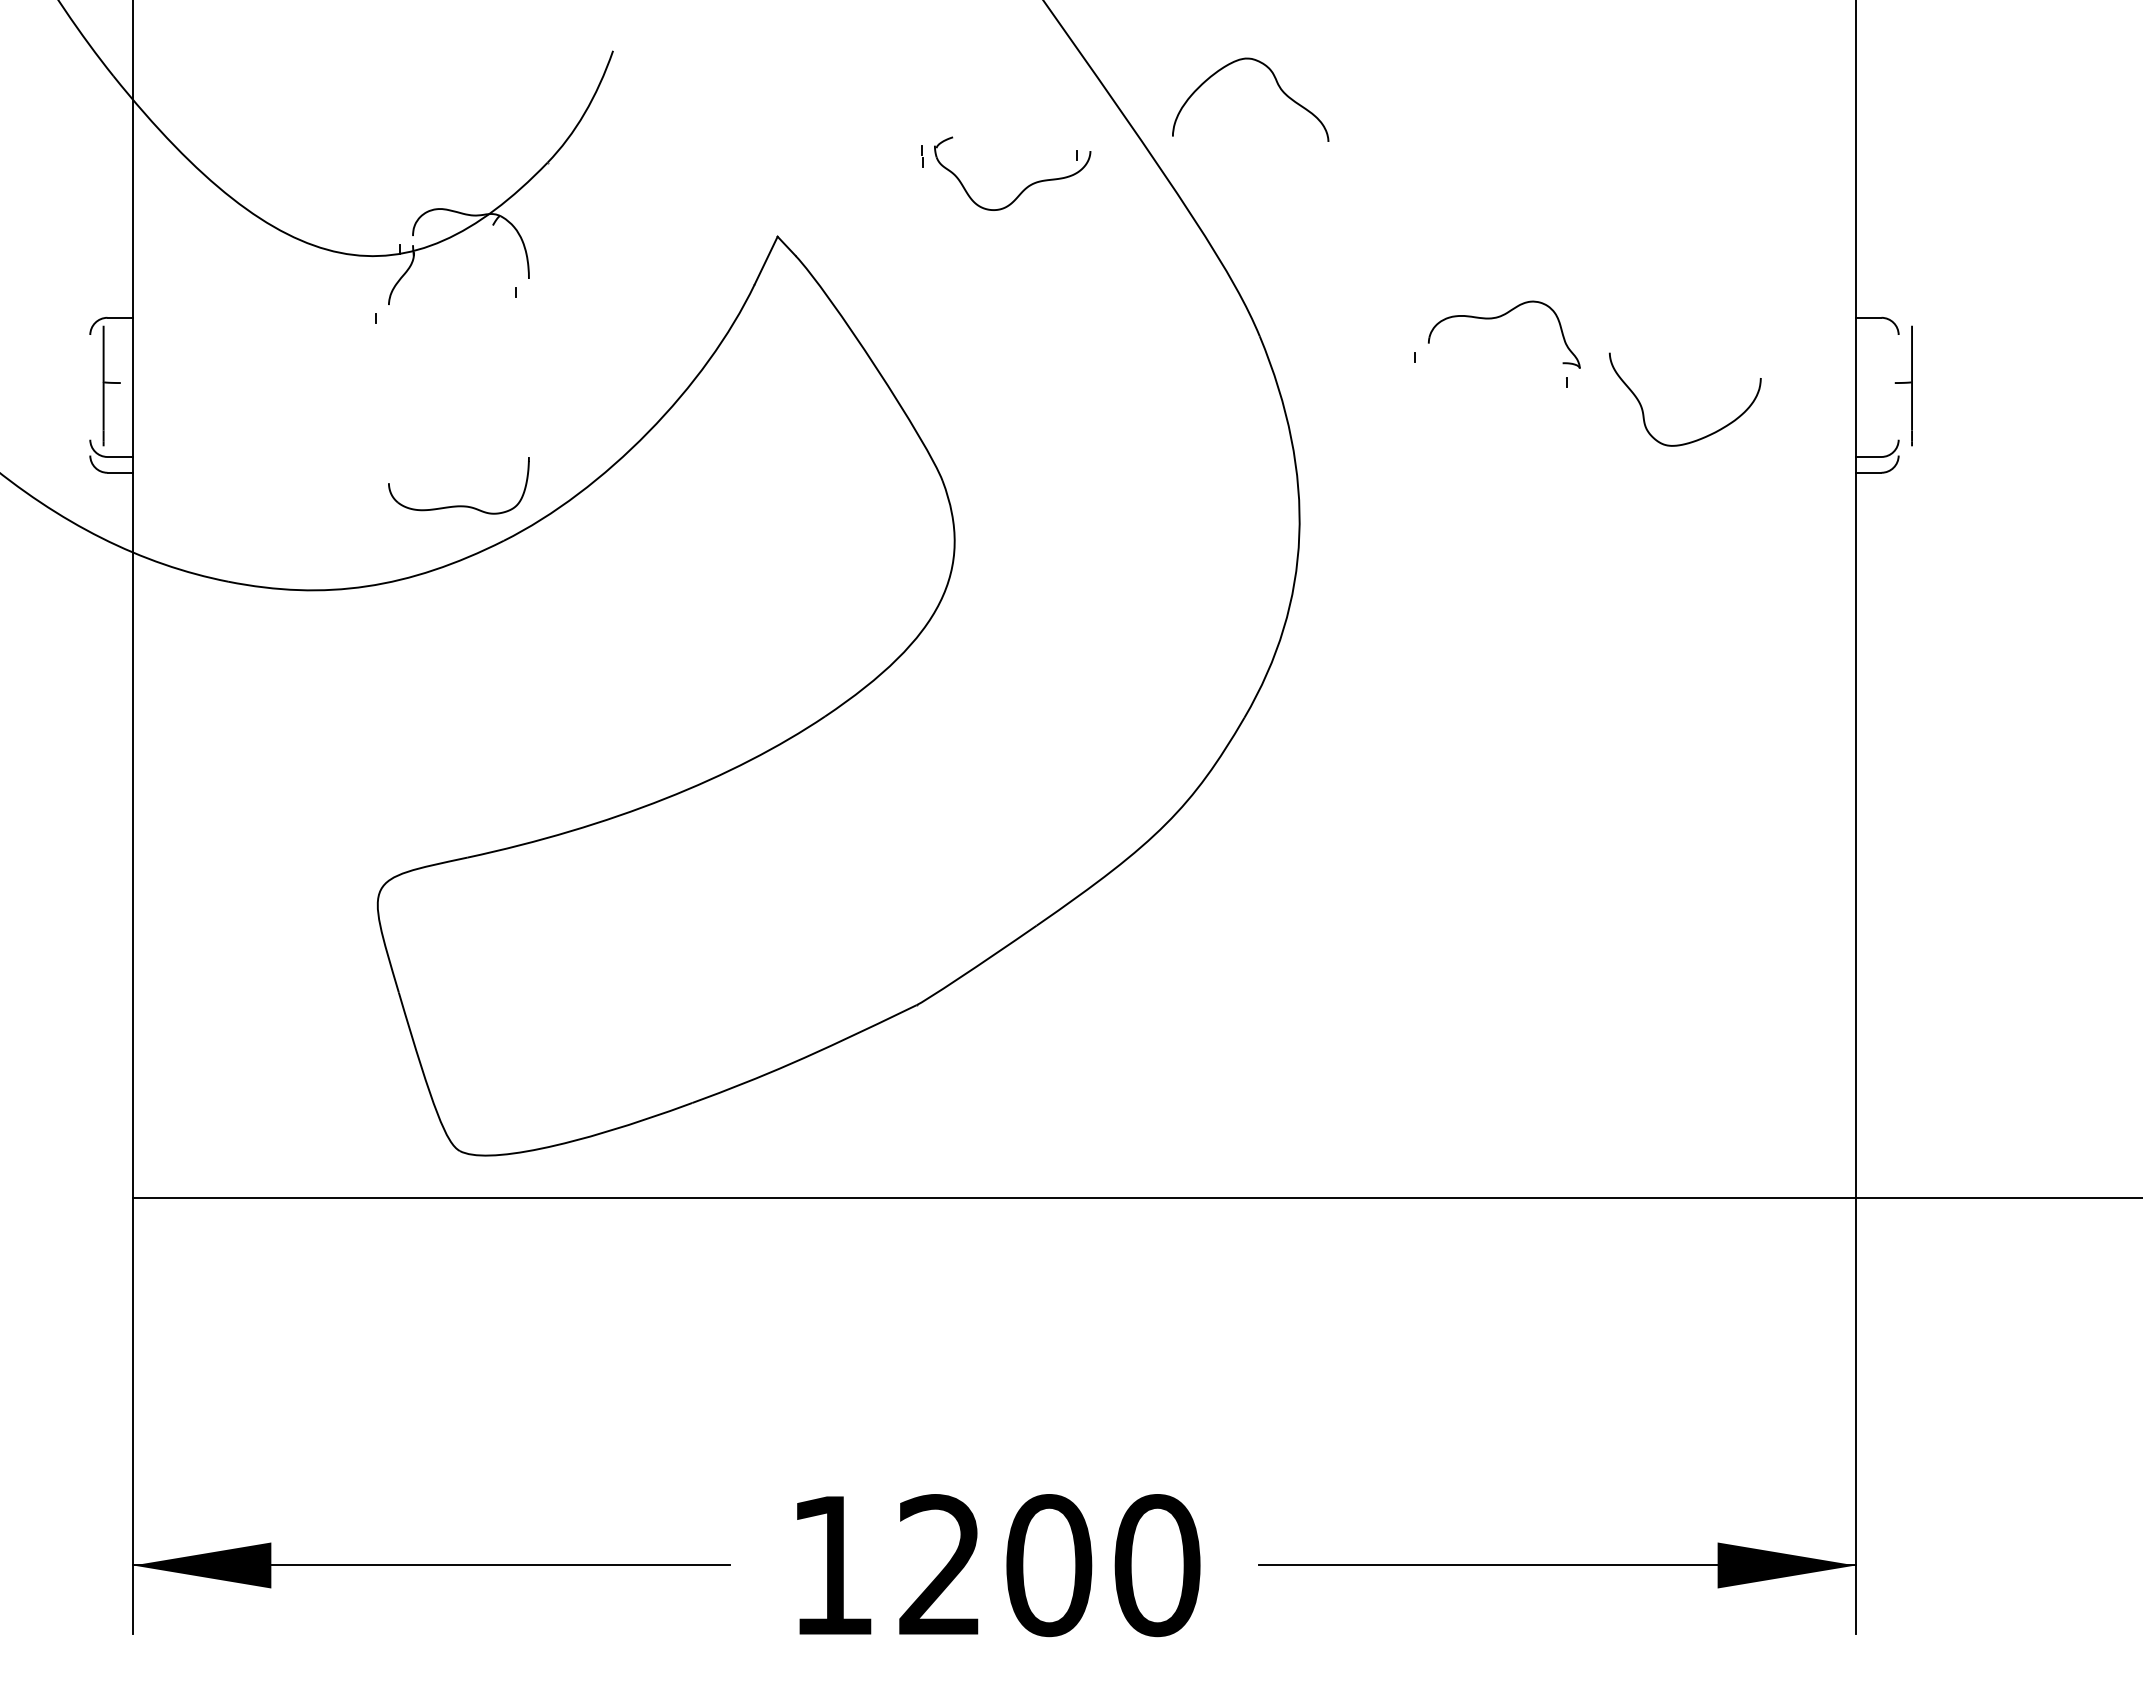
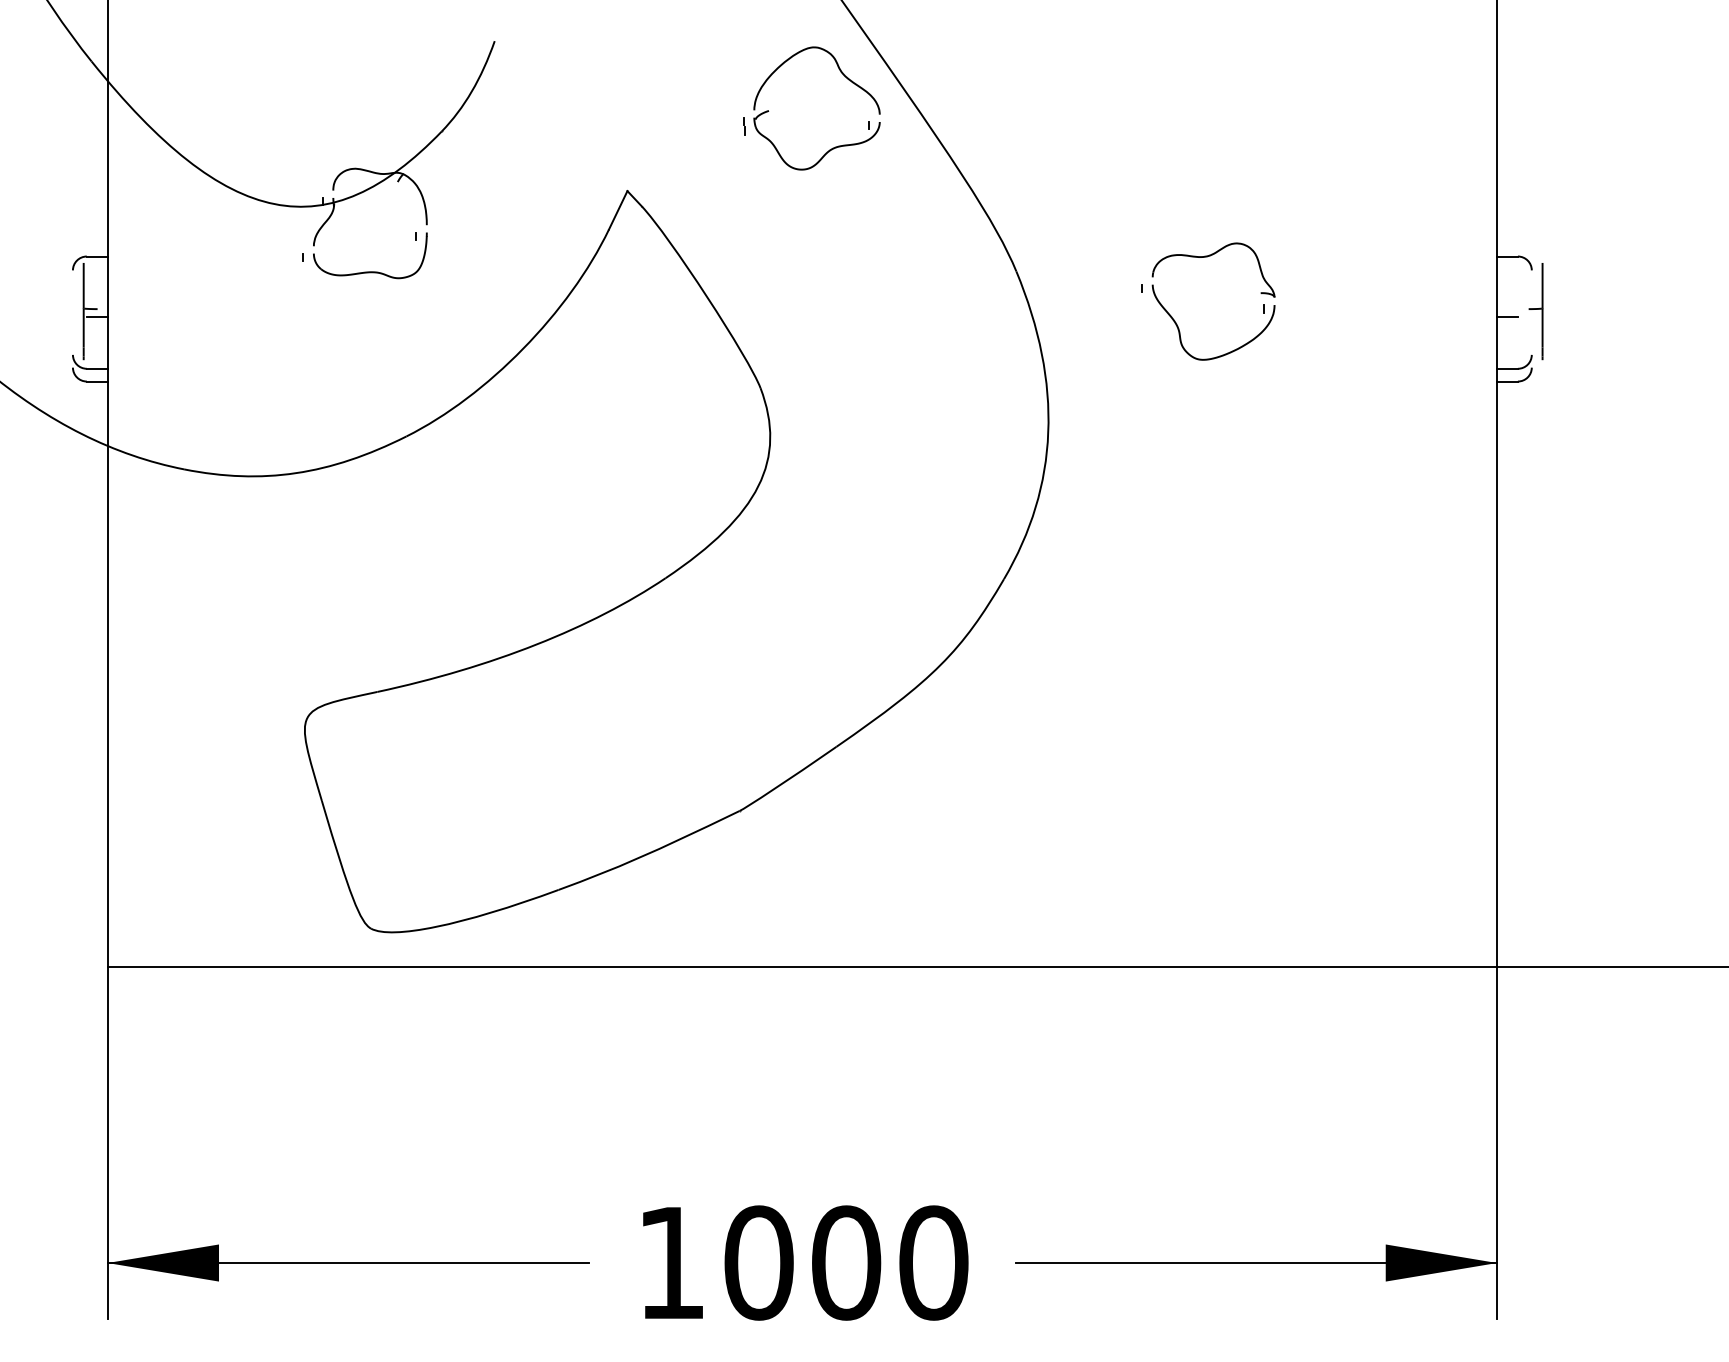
part: (1277, 85) -> (838, 69), moved
line: (120, 392) -> (97, 316), added
line: (1868, 392) -> (1507, 316), added
curve: (1703, 436) -> (1228, 352), moved
part: (458, 505) -> (369, 271), moved
text: (940, 1565) -> (758, 1263), 1200 -> 1000

